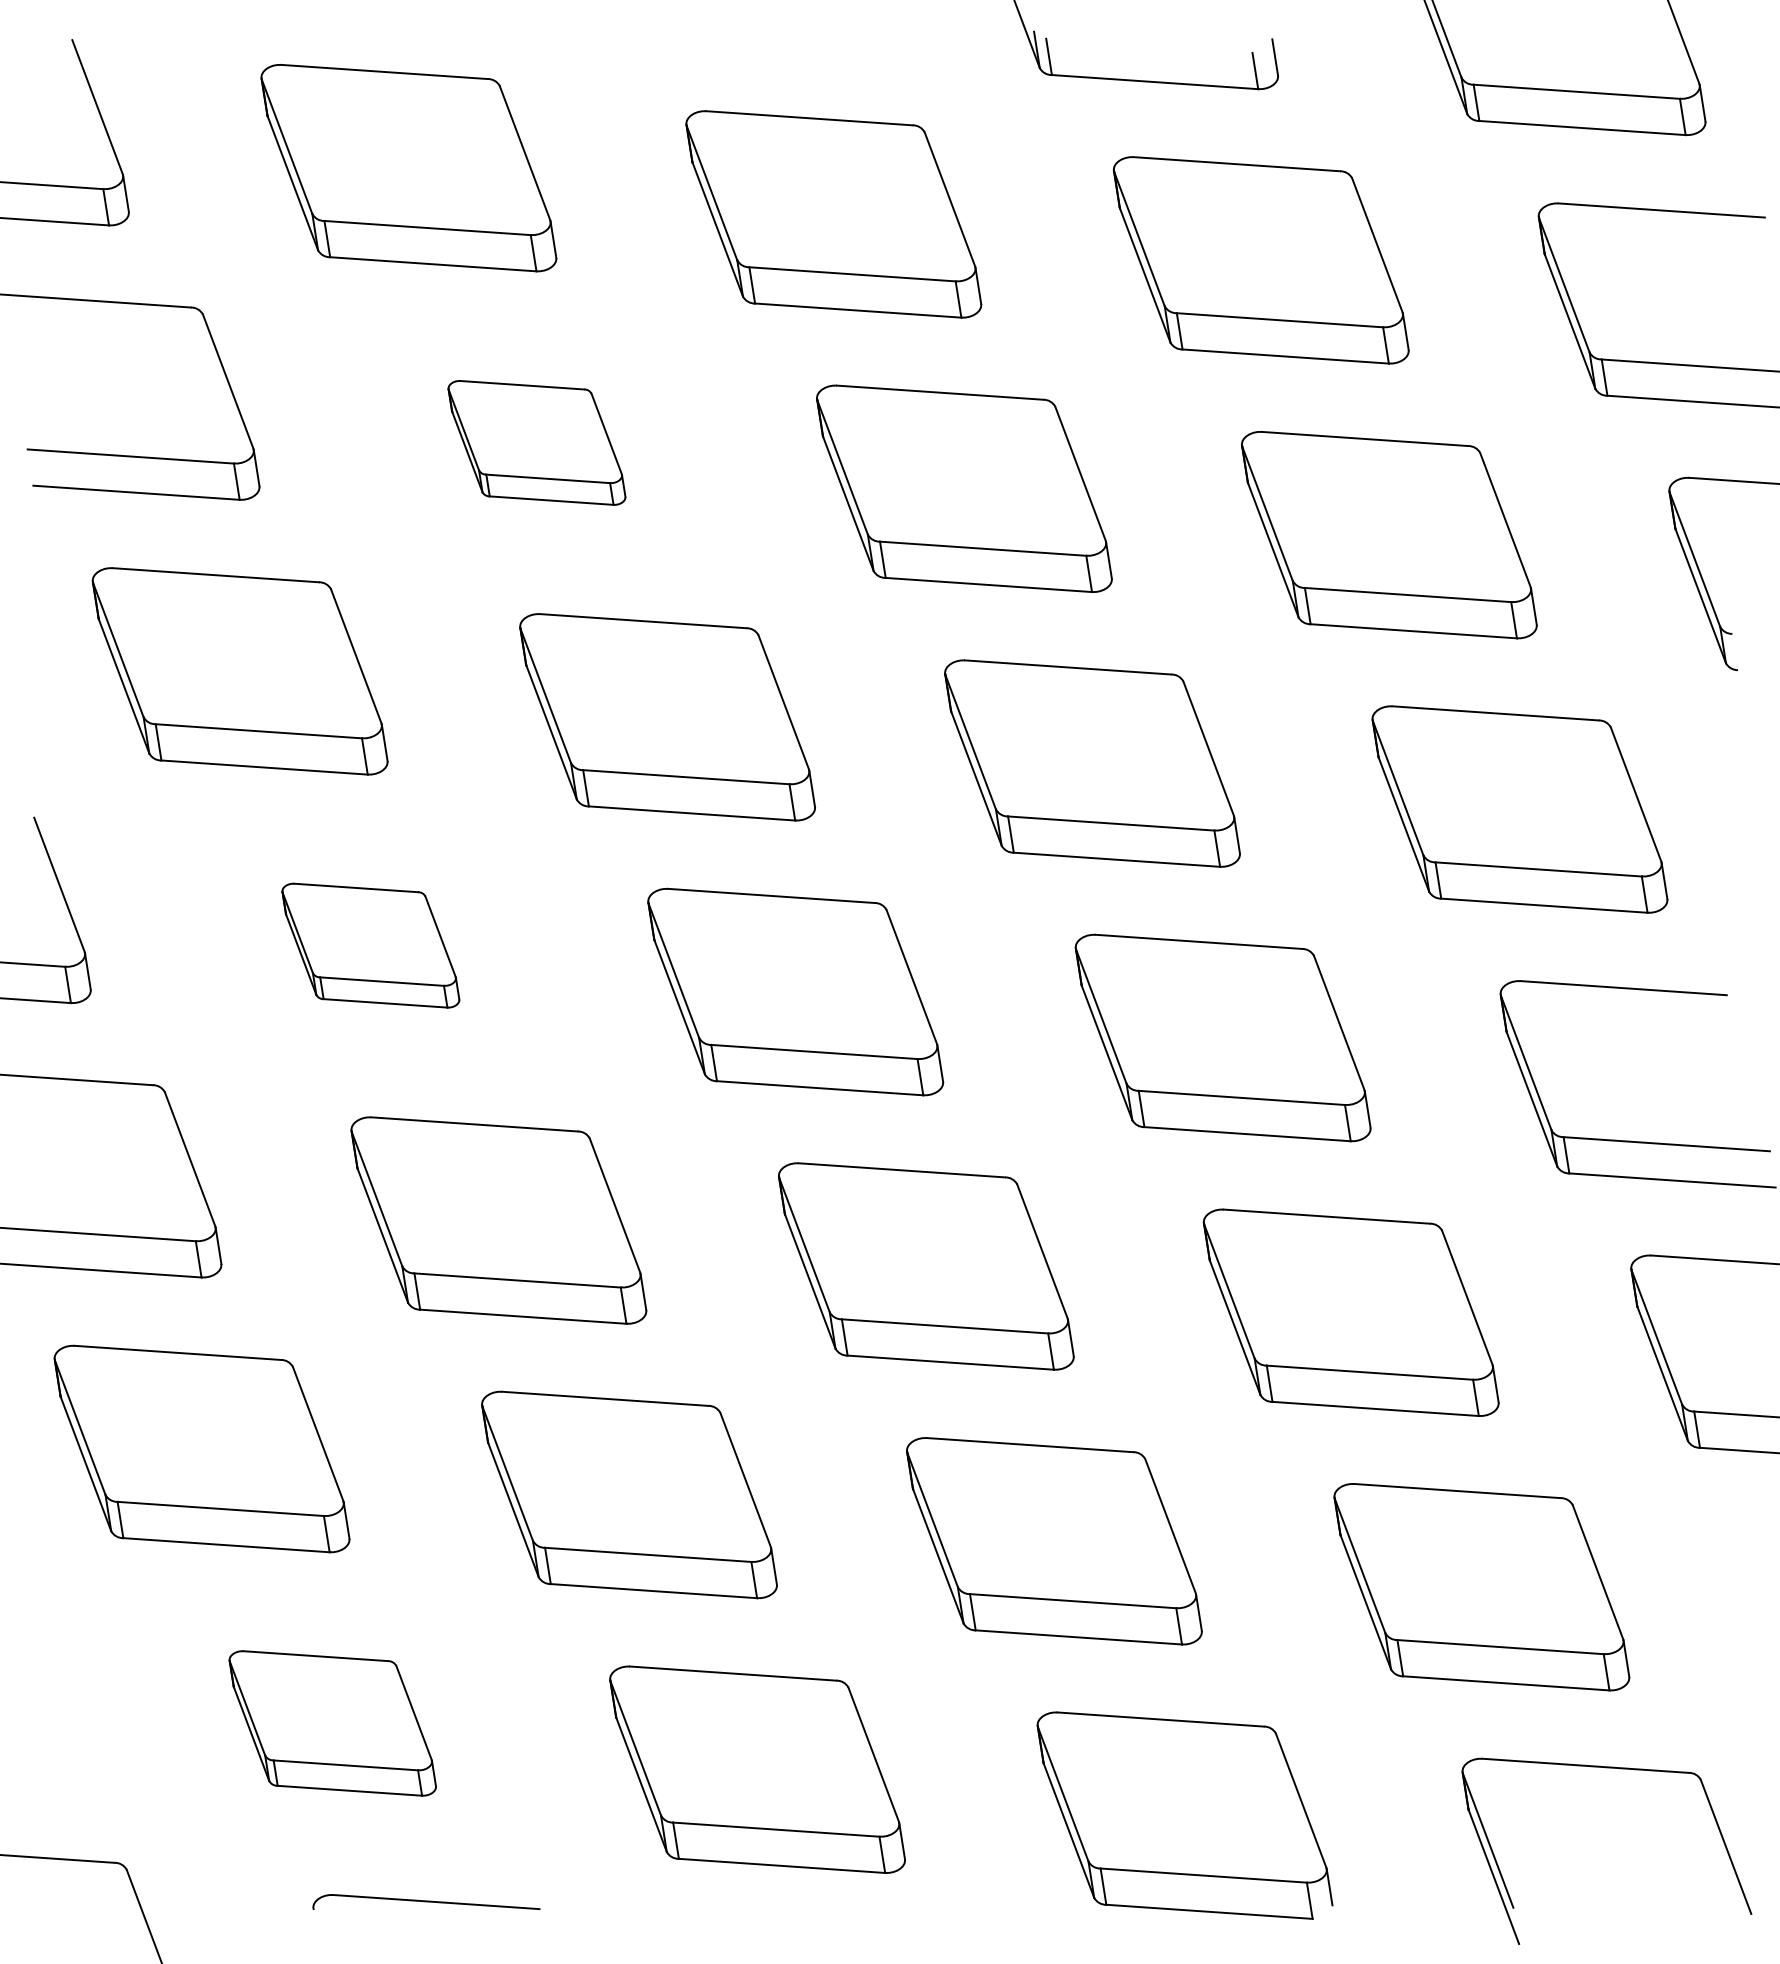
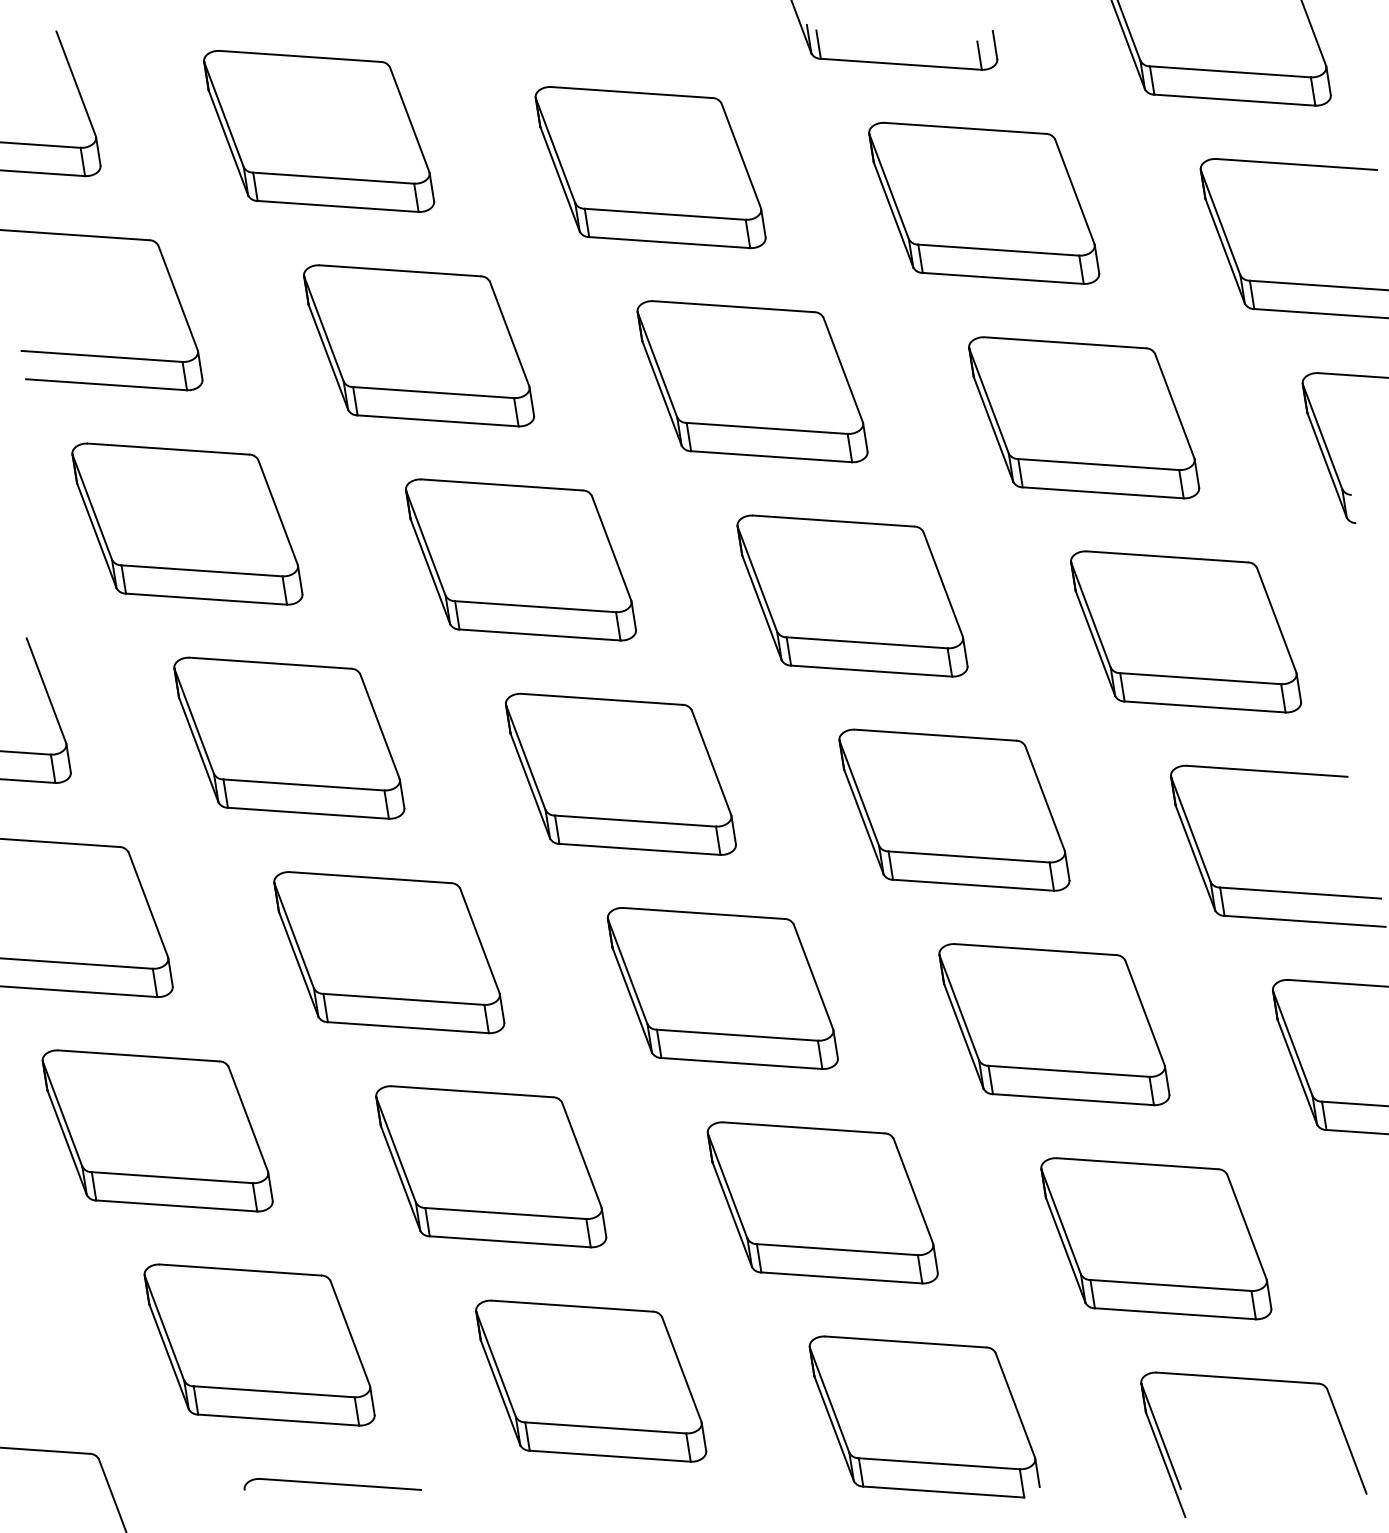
part: (536, 442) -> (418, 345), size x1.67
part: (370, 945) -> (289, 738), size x1.67
part: (332, 1723) -> (259, 1345), size x1.43

